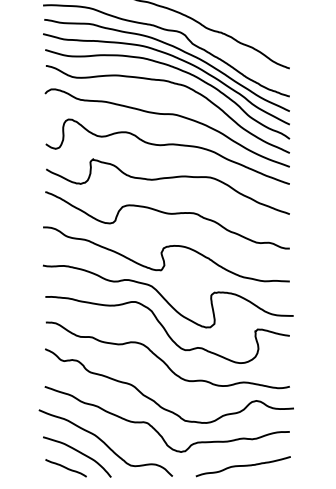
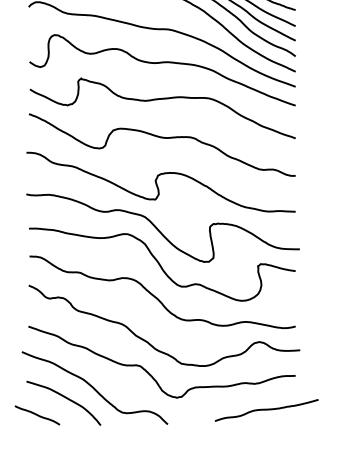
curve: (242, 466) -> (265, 410), moved
line: (65, 468) -> (36, 415), moved

